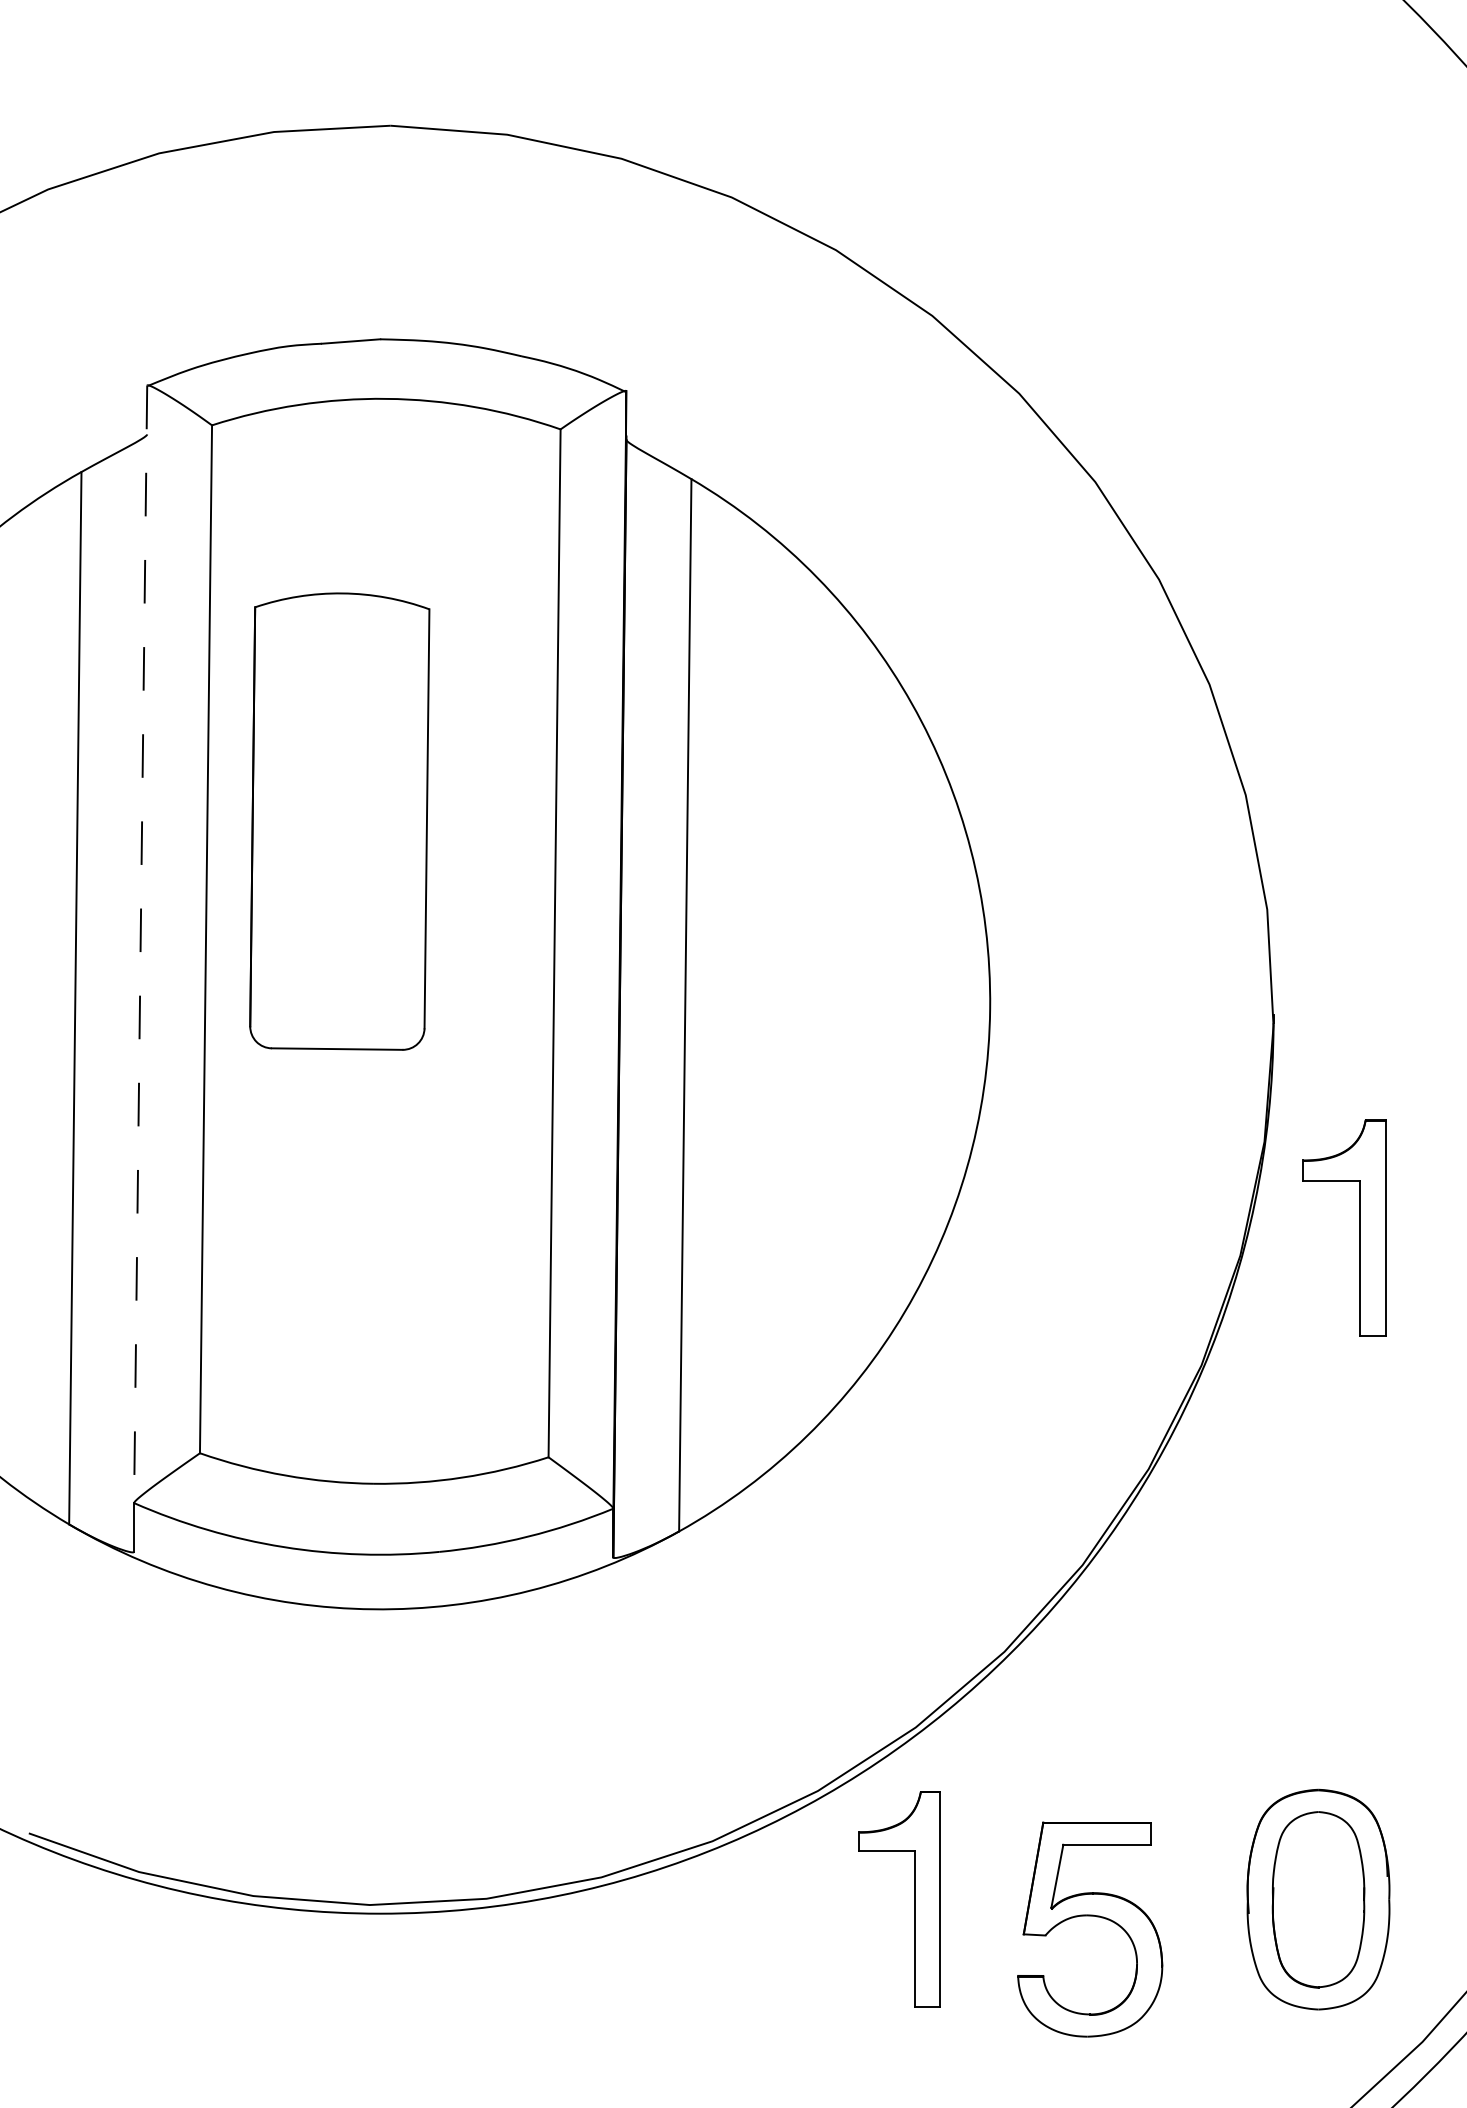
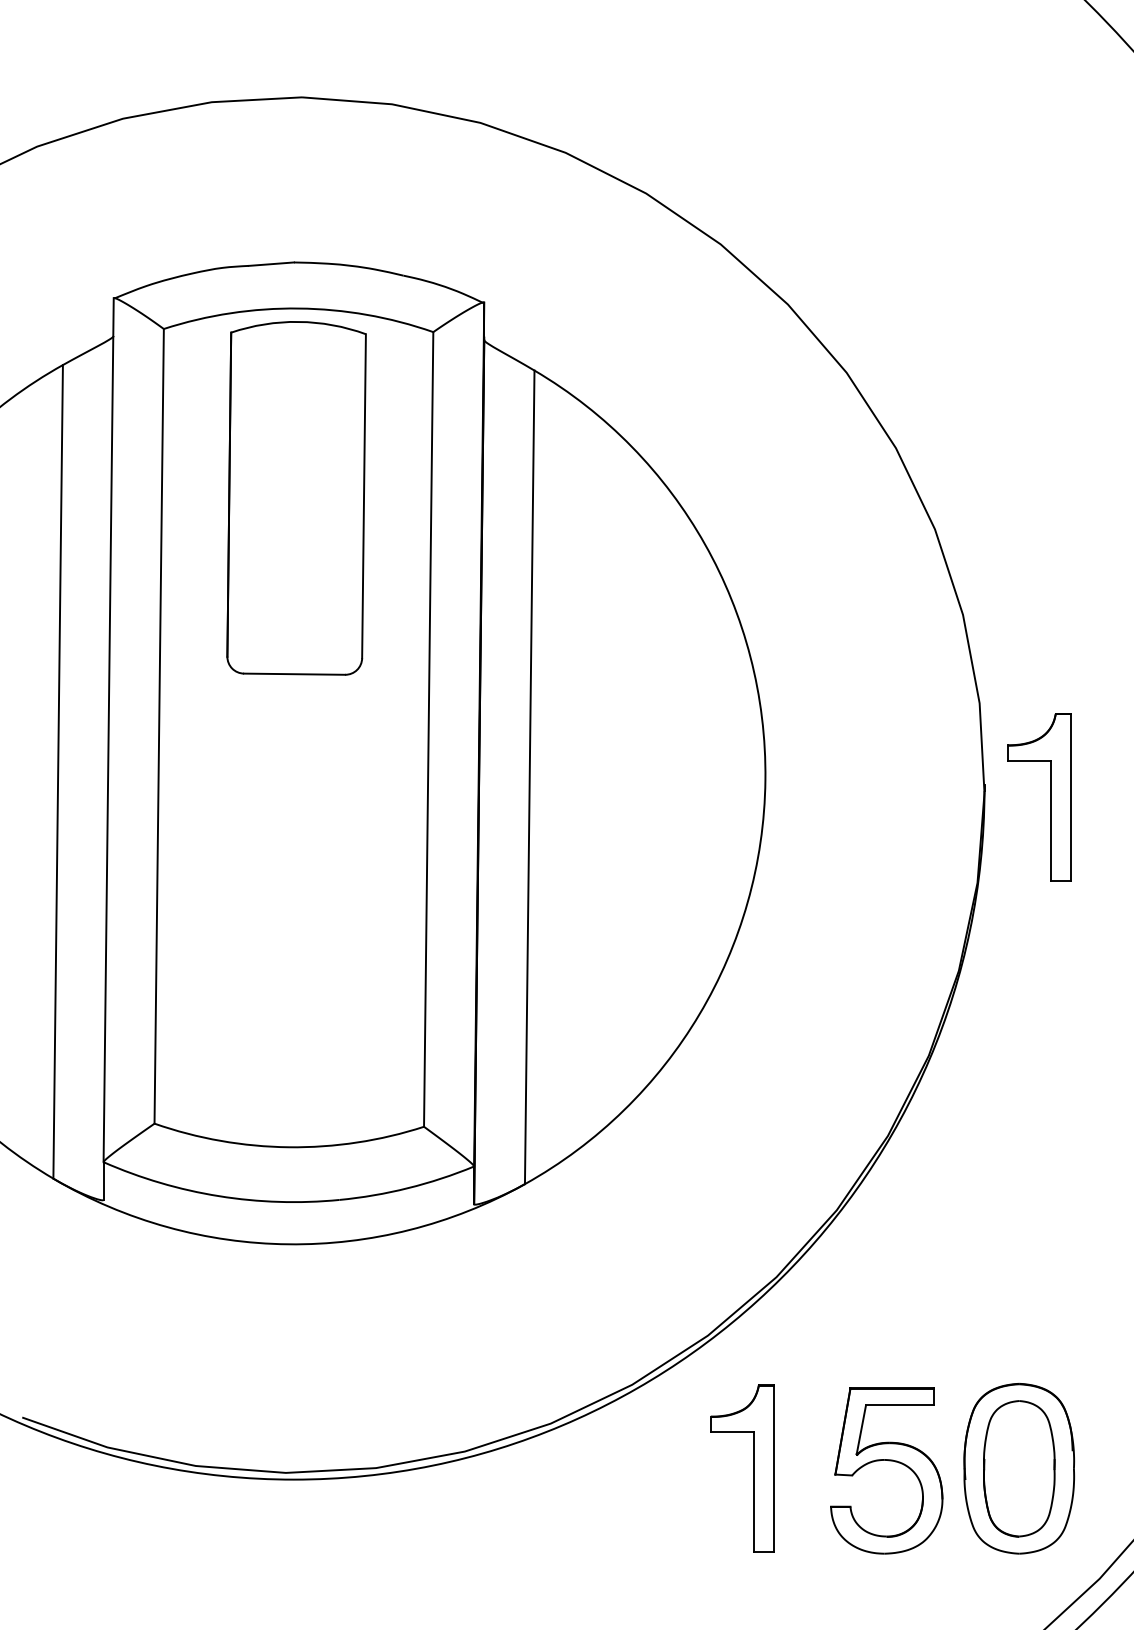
part: (339, 821) -> (296, 498), moved
line: (140, 944) -> (108, 730), dashed -> solid
part: (1358, 1227) -> (1050, 797), moved
part: (913, 1899) -> (753, 1468), moved
part: (1092, 1917) -> (888, 1461), moved

